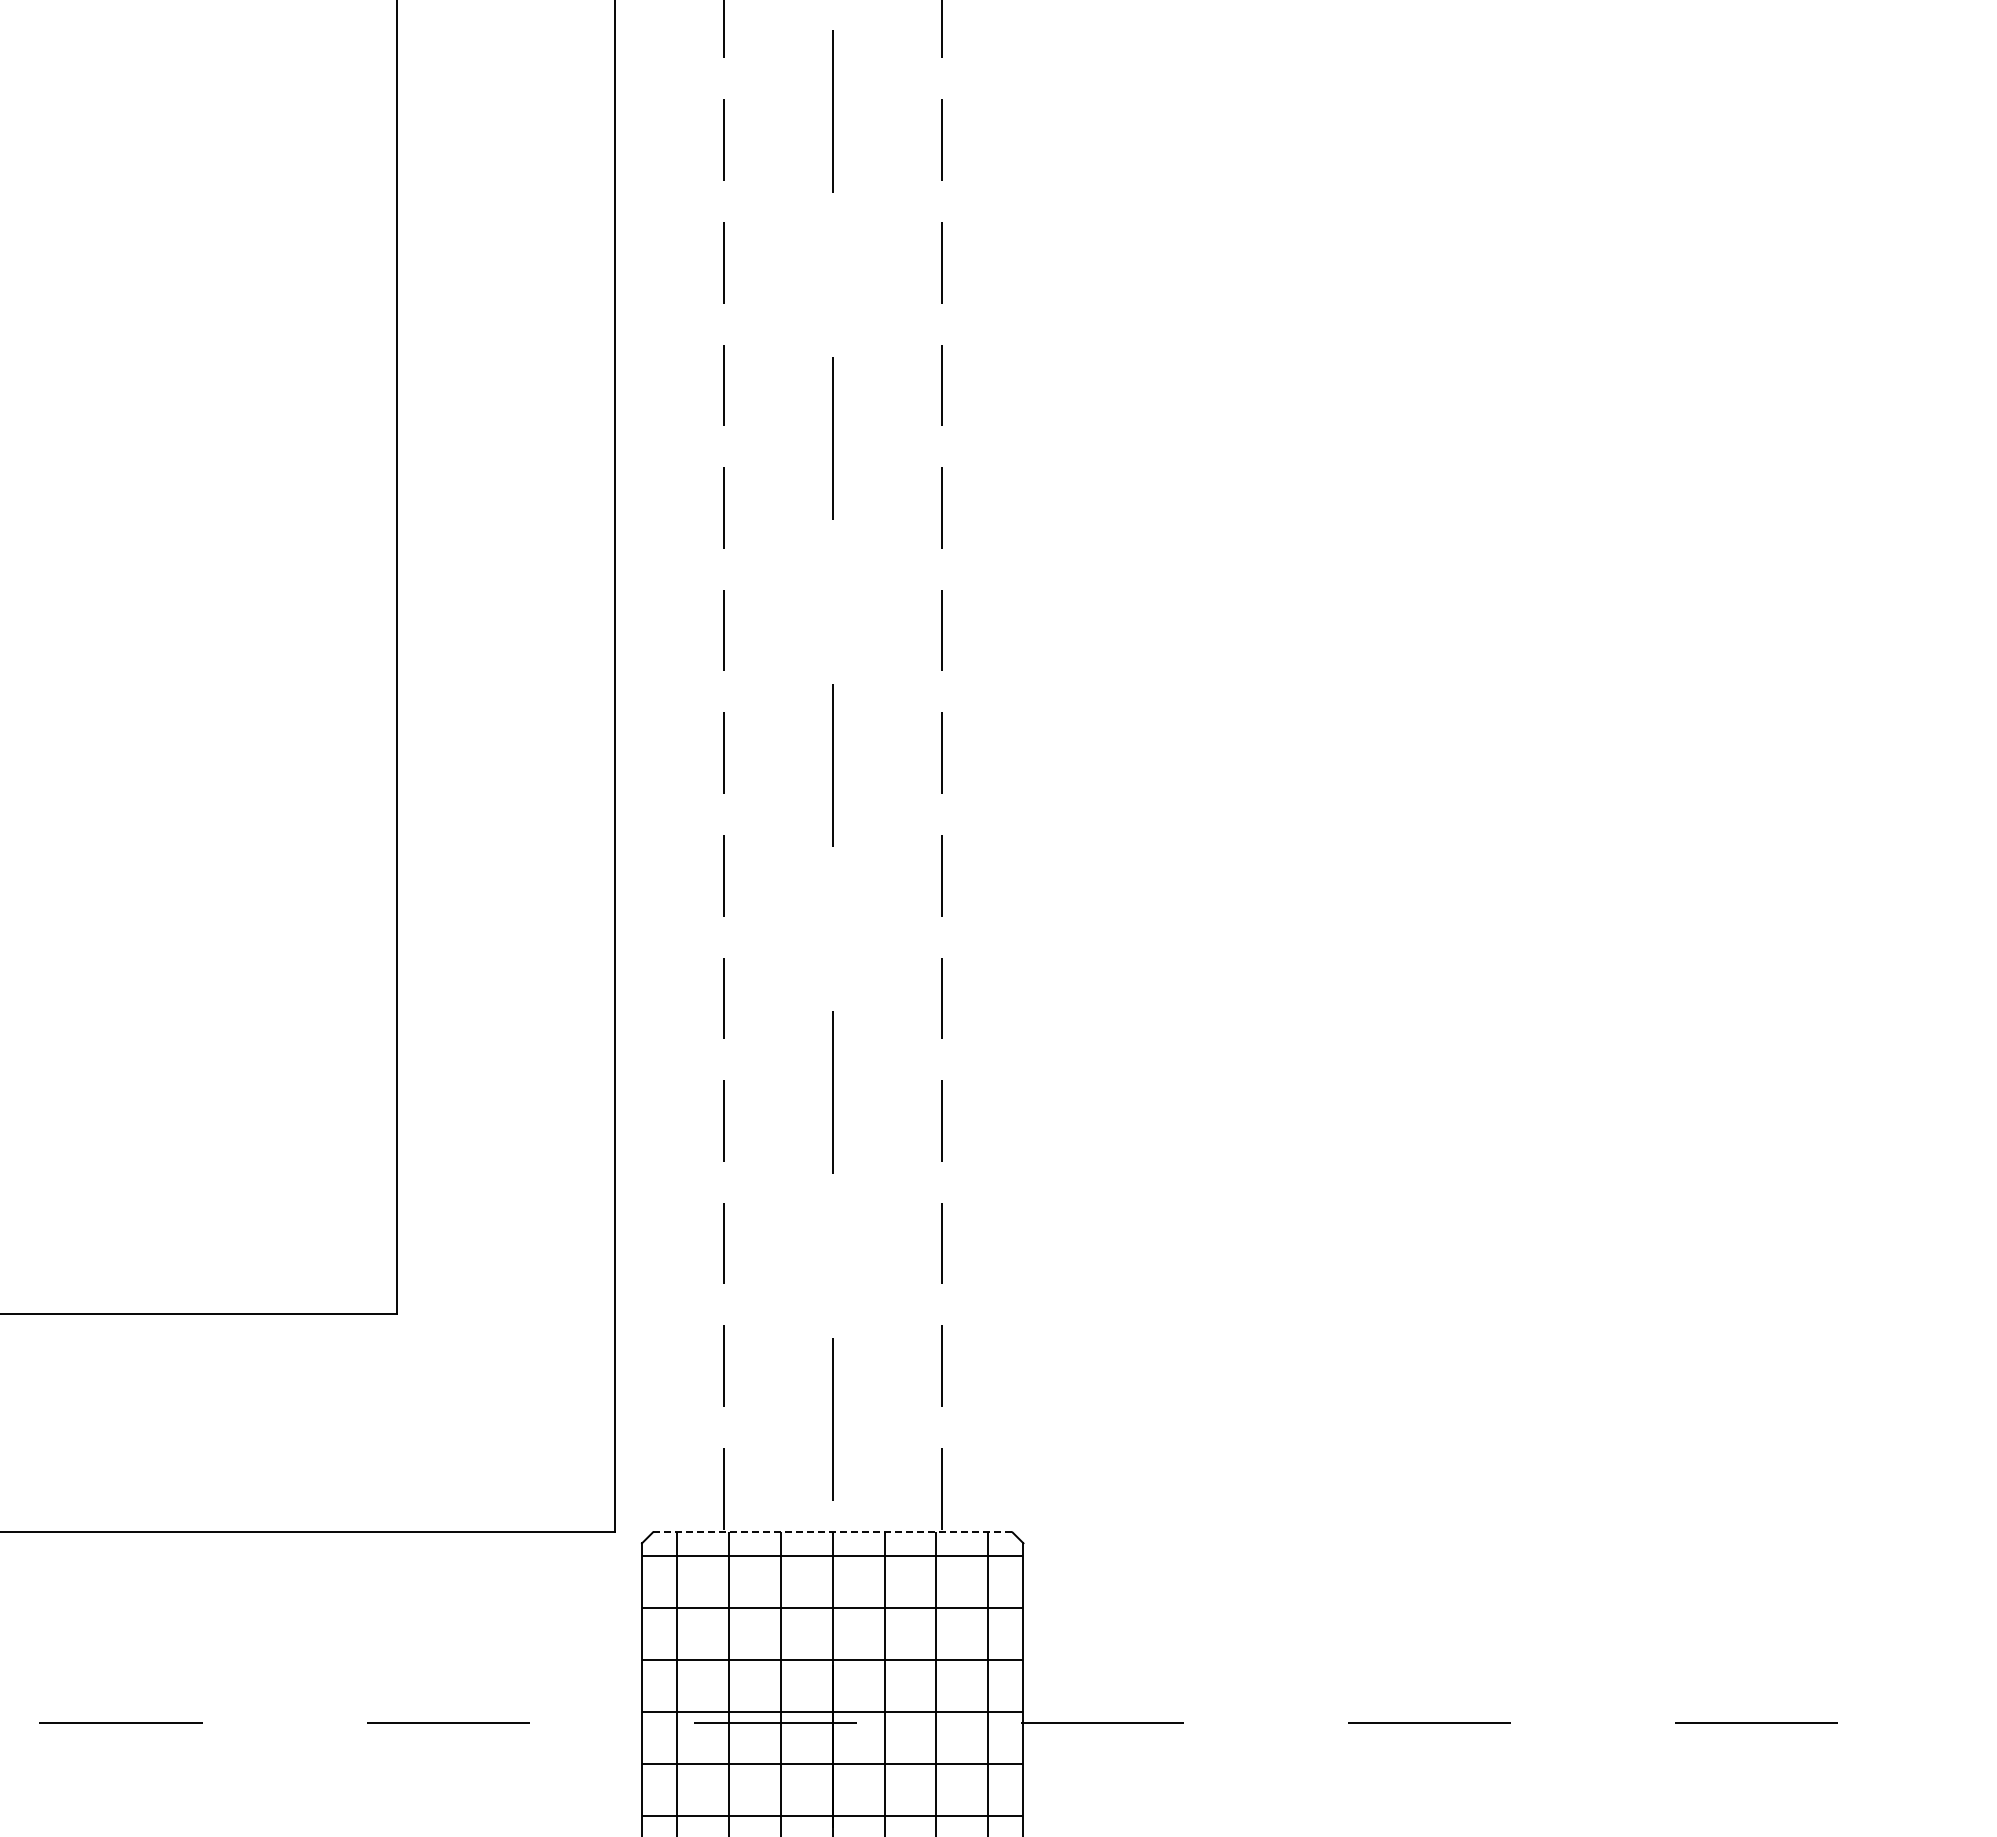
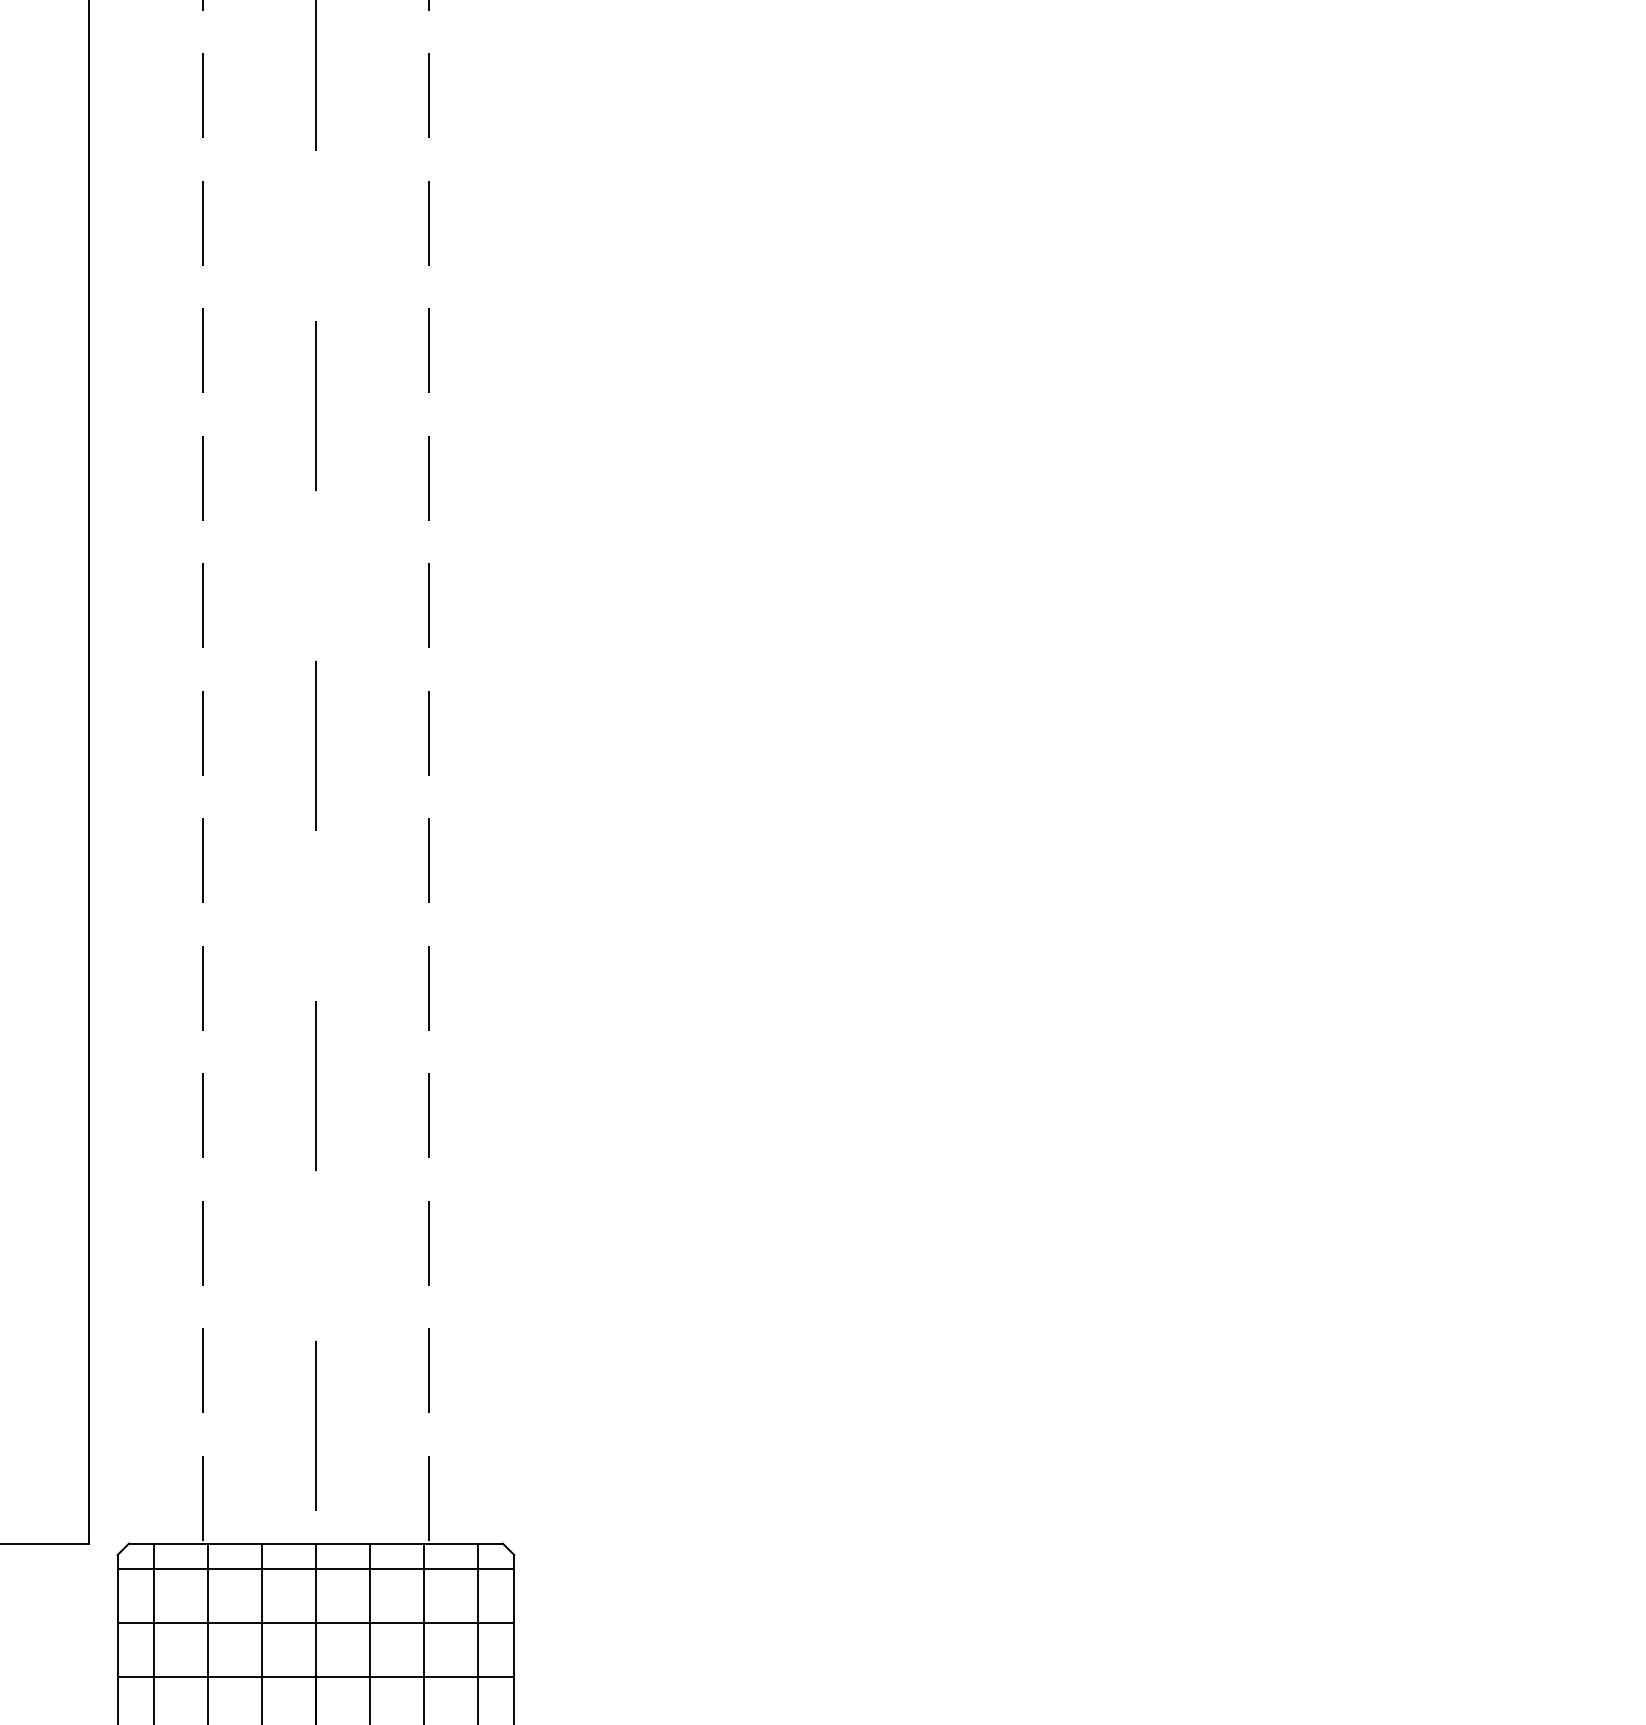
line: (832, 1532) -> (315, 1543), dashed -> solid

